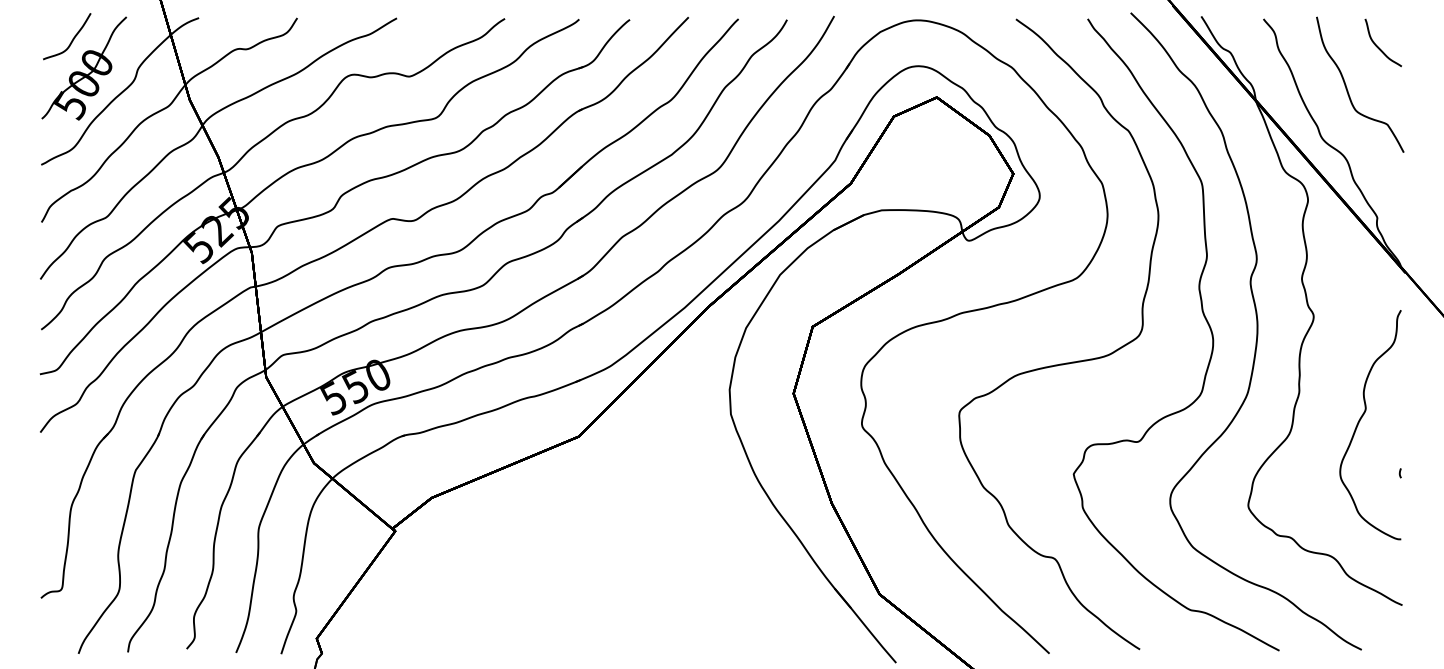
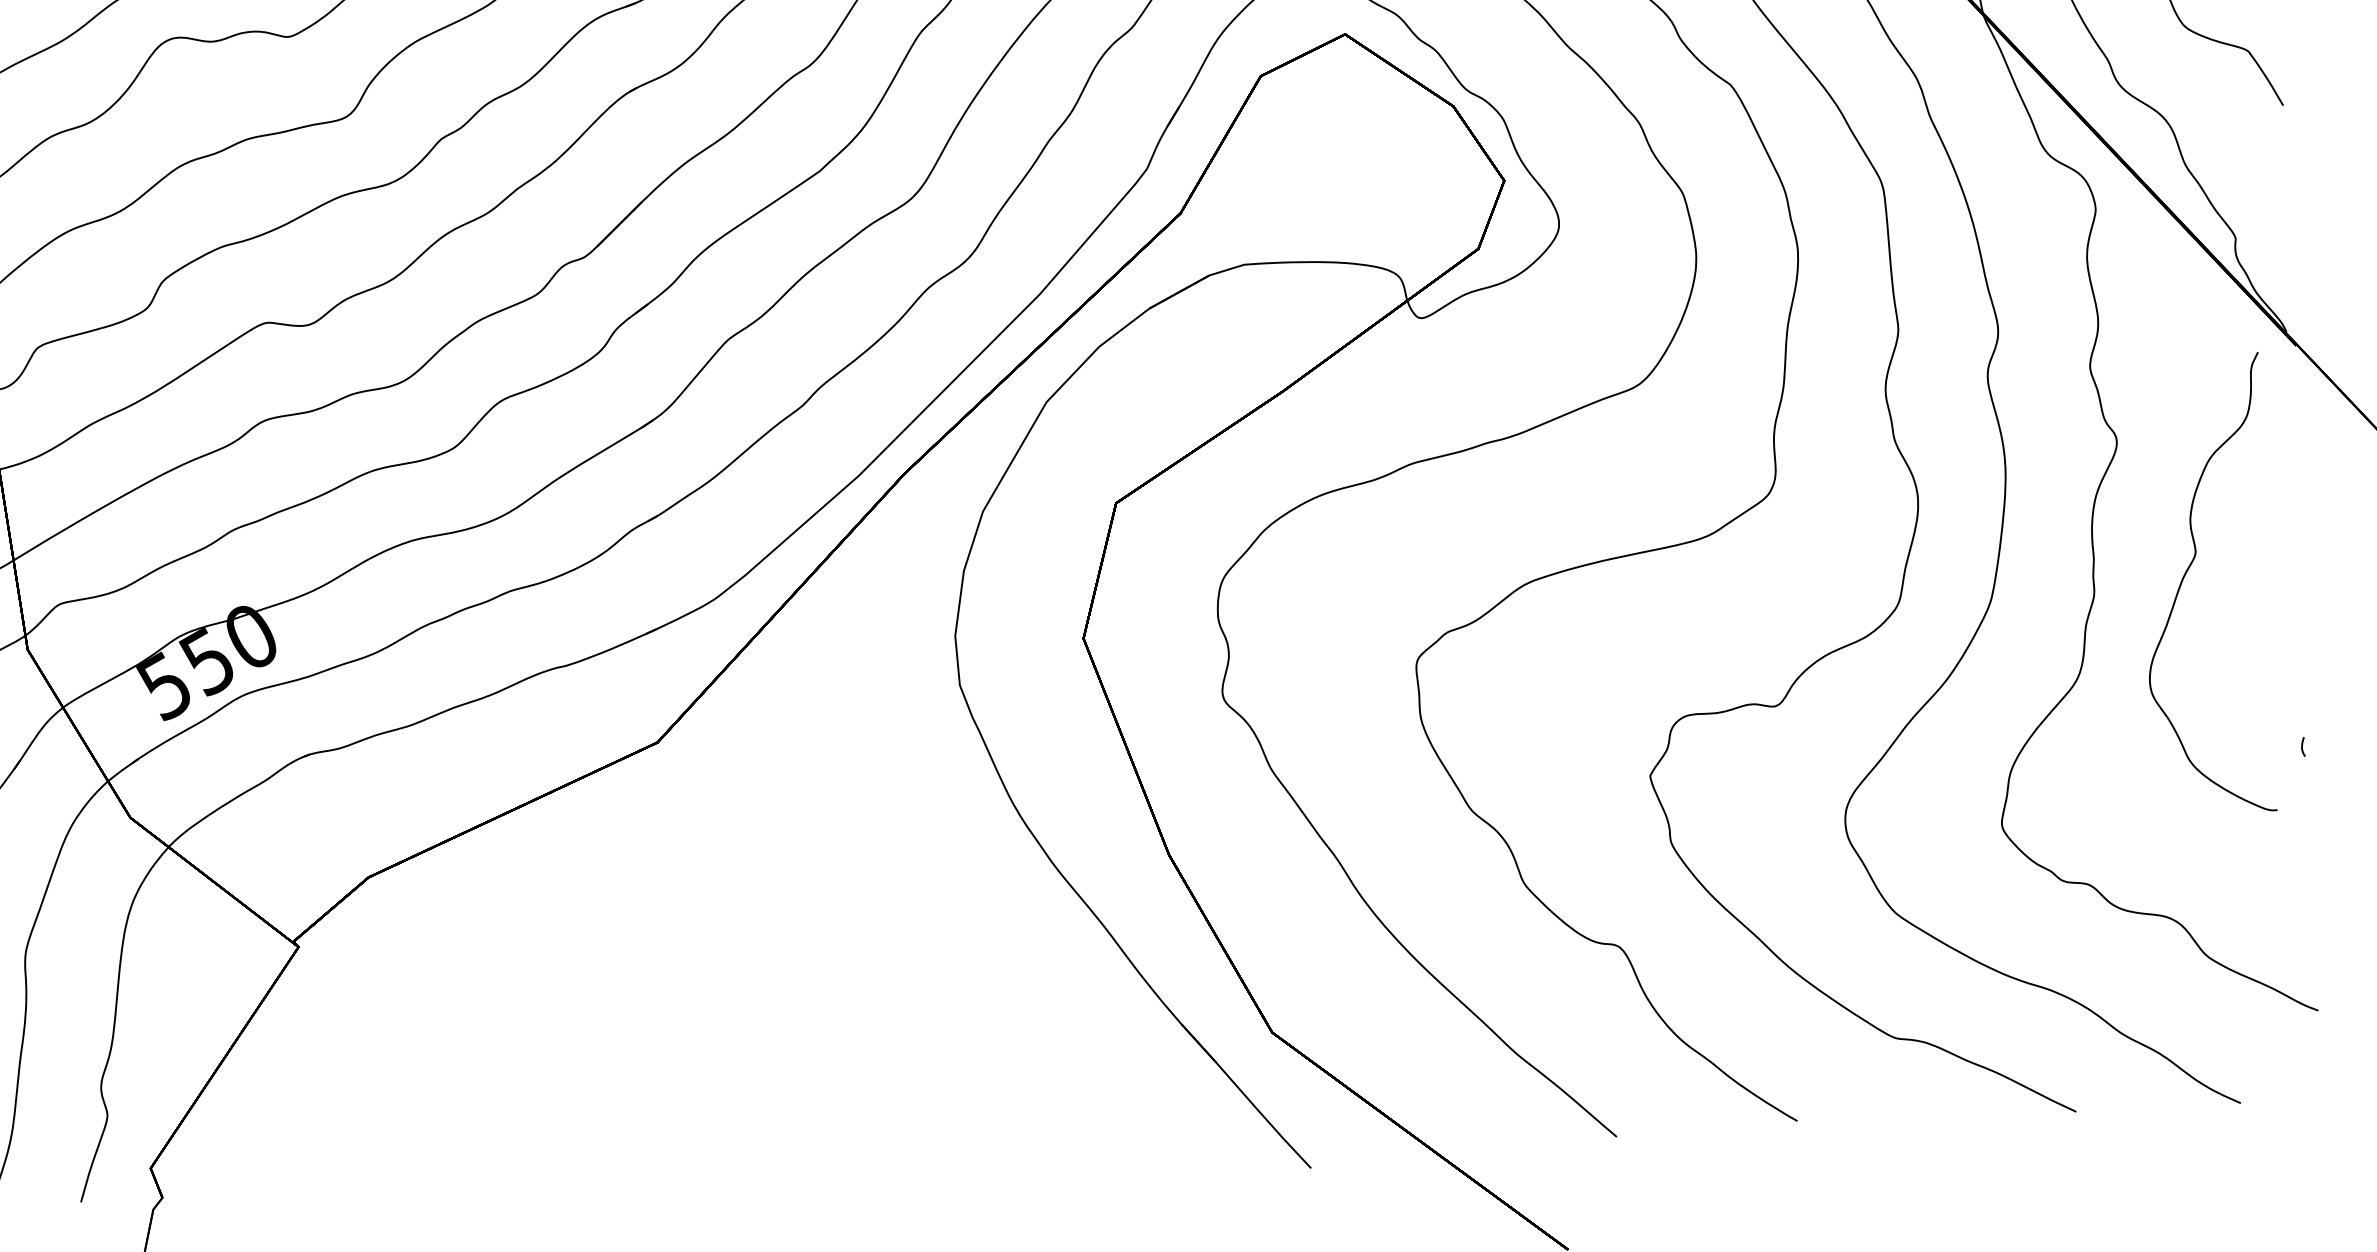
curve: (1360, 421) -> (2186, 578), moved

